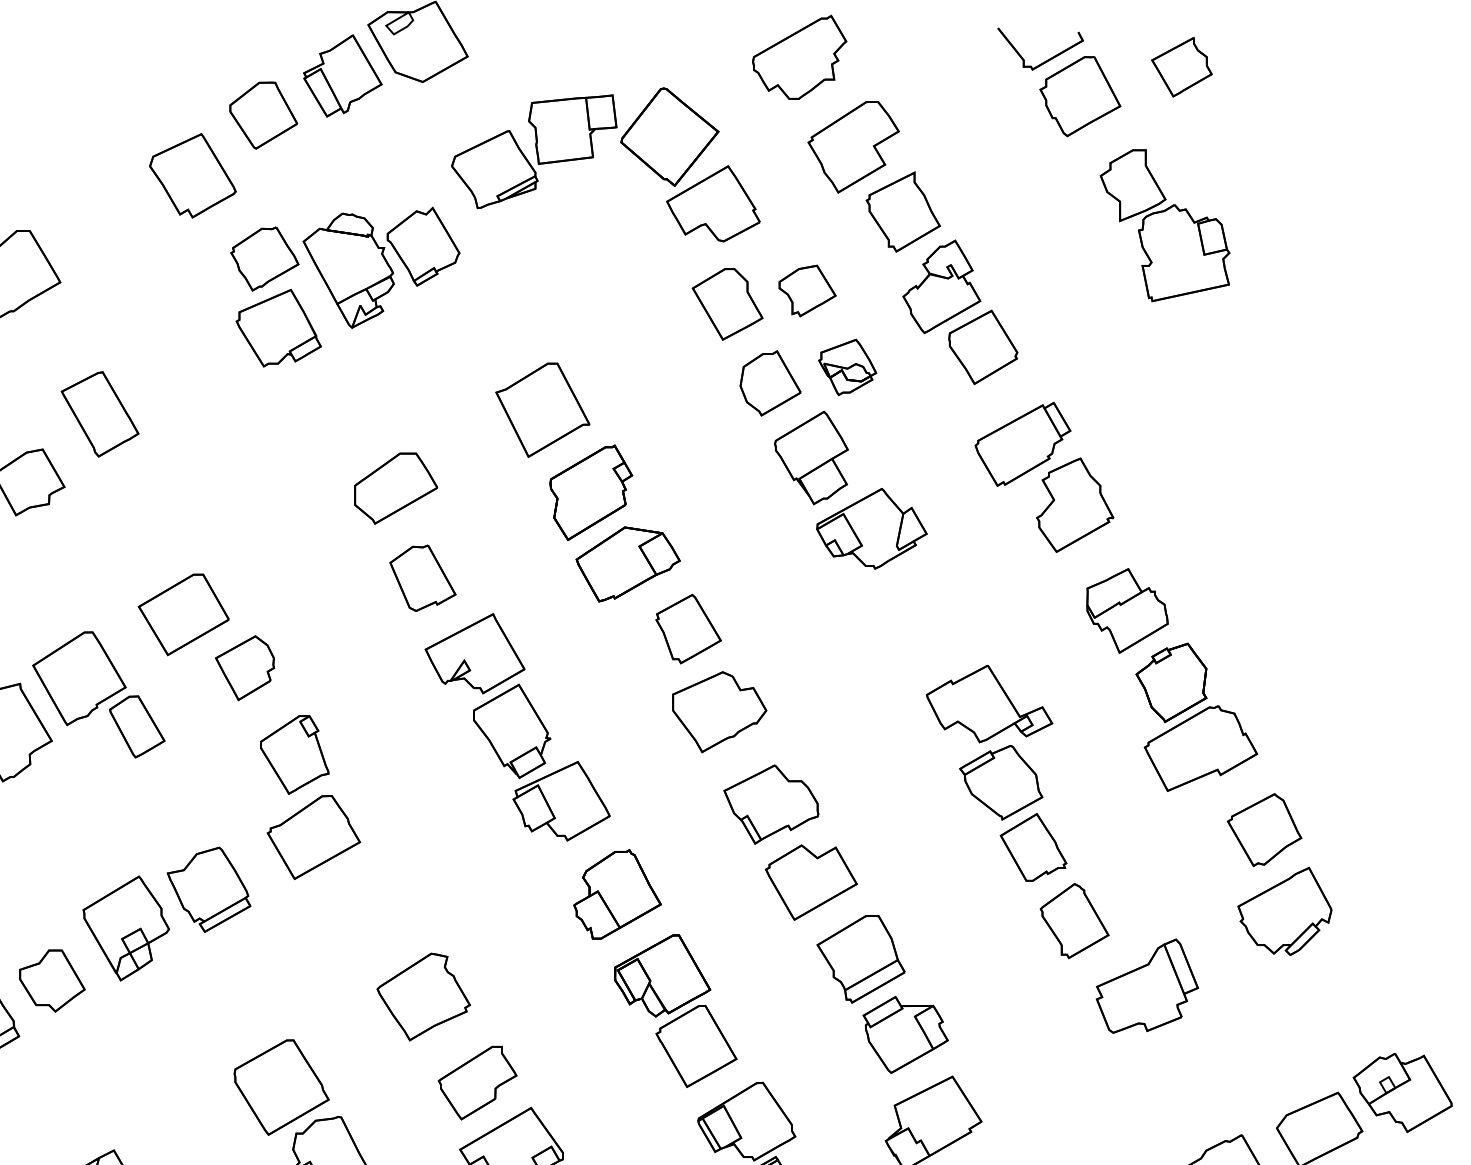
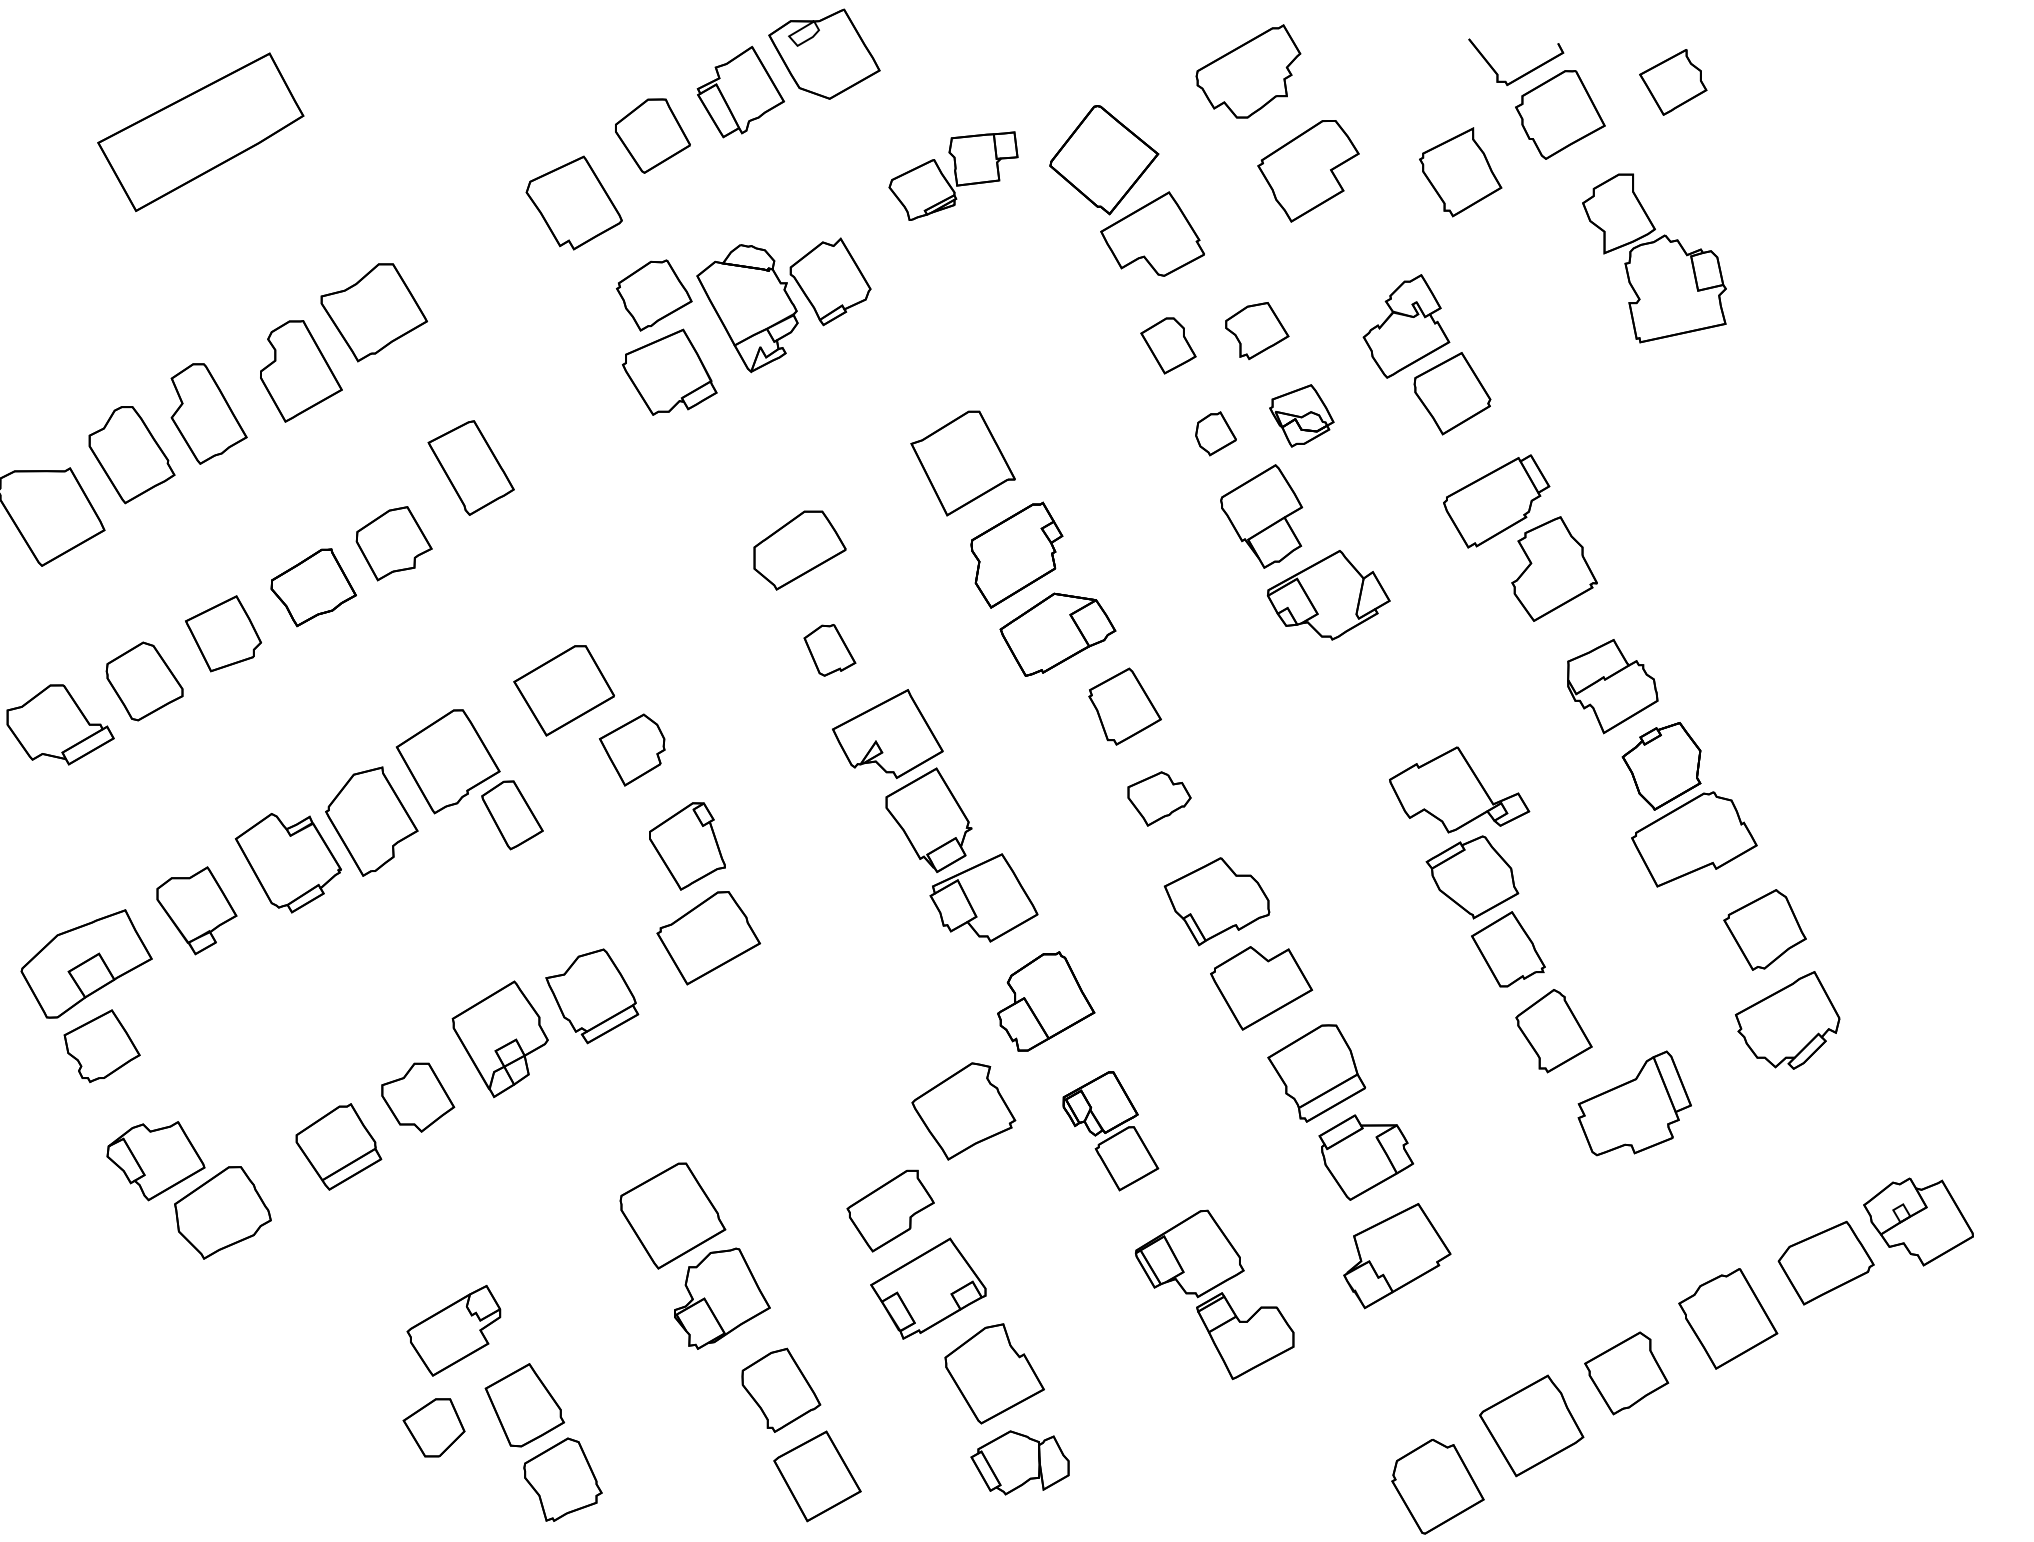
part: (534, 151) -> (953, 175), size x0.7
part: (903, 212) -> (1460, 172), moved
part: (727, 304) -> (1168, 345), size x0.7
part: (769, 383) -> (1215, 433), size x0.6
part: (422, 578) -> (829, 650), size x0.7
part: (719, 711) -> (1159, 798), size x0.6
part: (423, 997) -> (963, 1111), moved
part: (675, 1011) -> (1110, 1131), size x0.7

